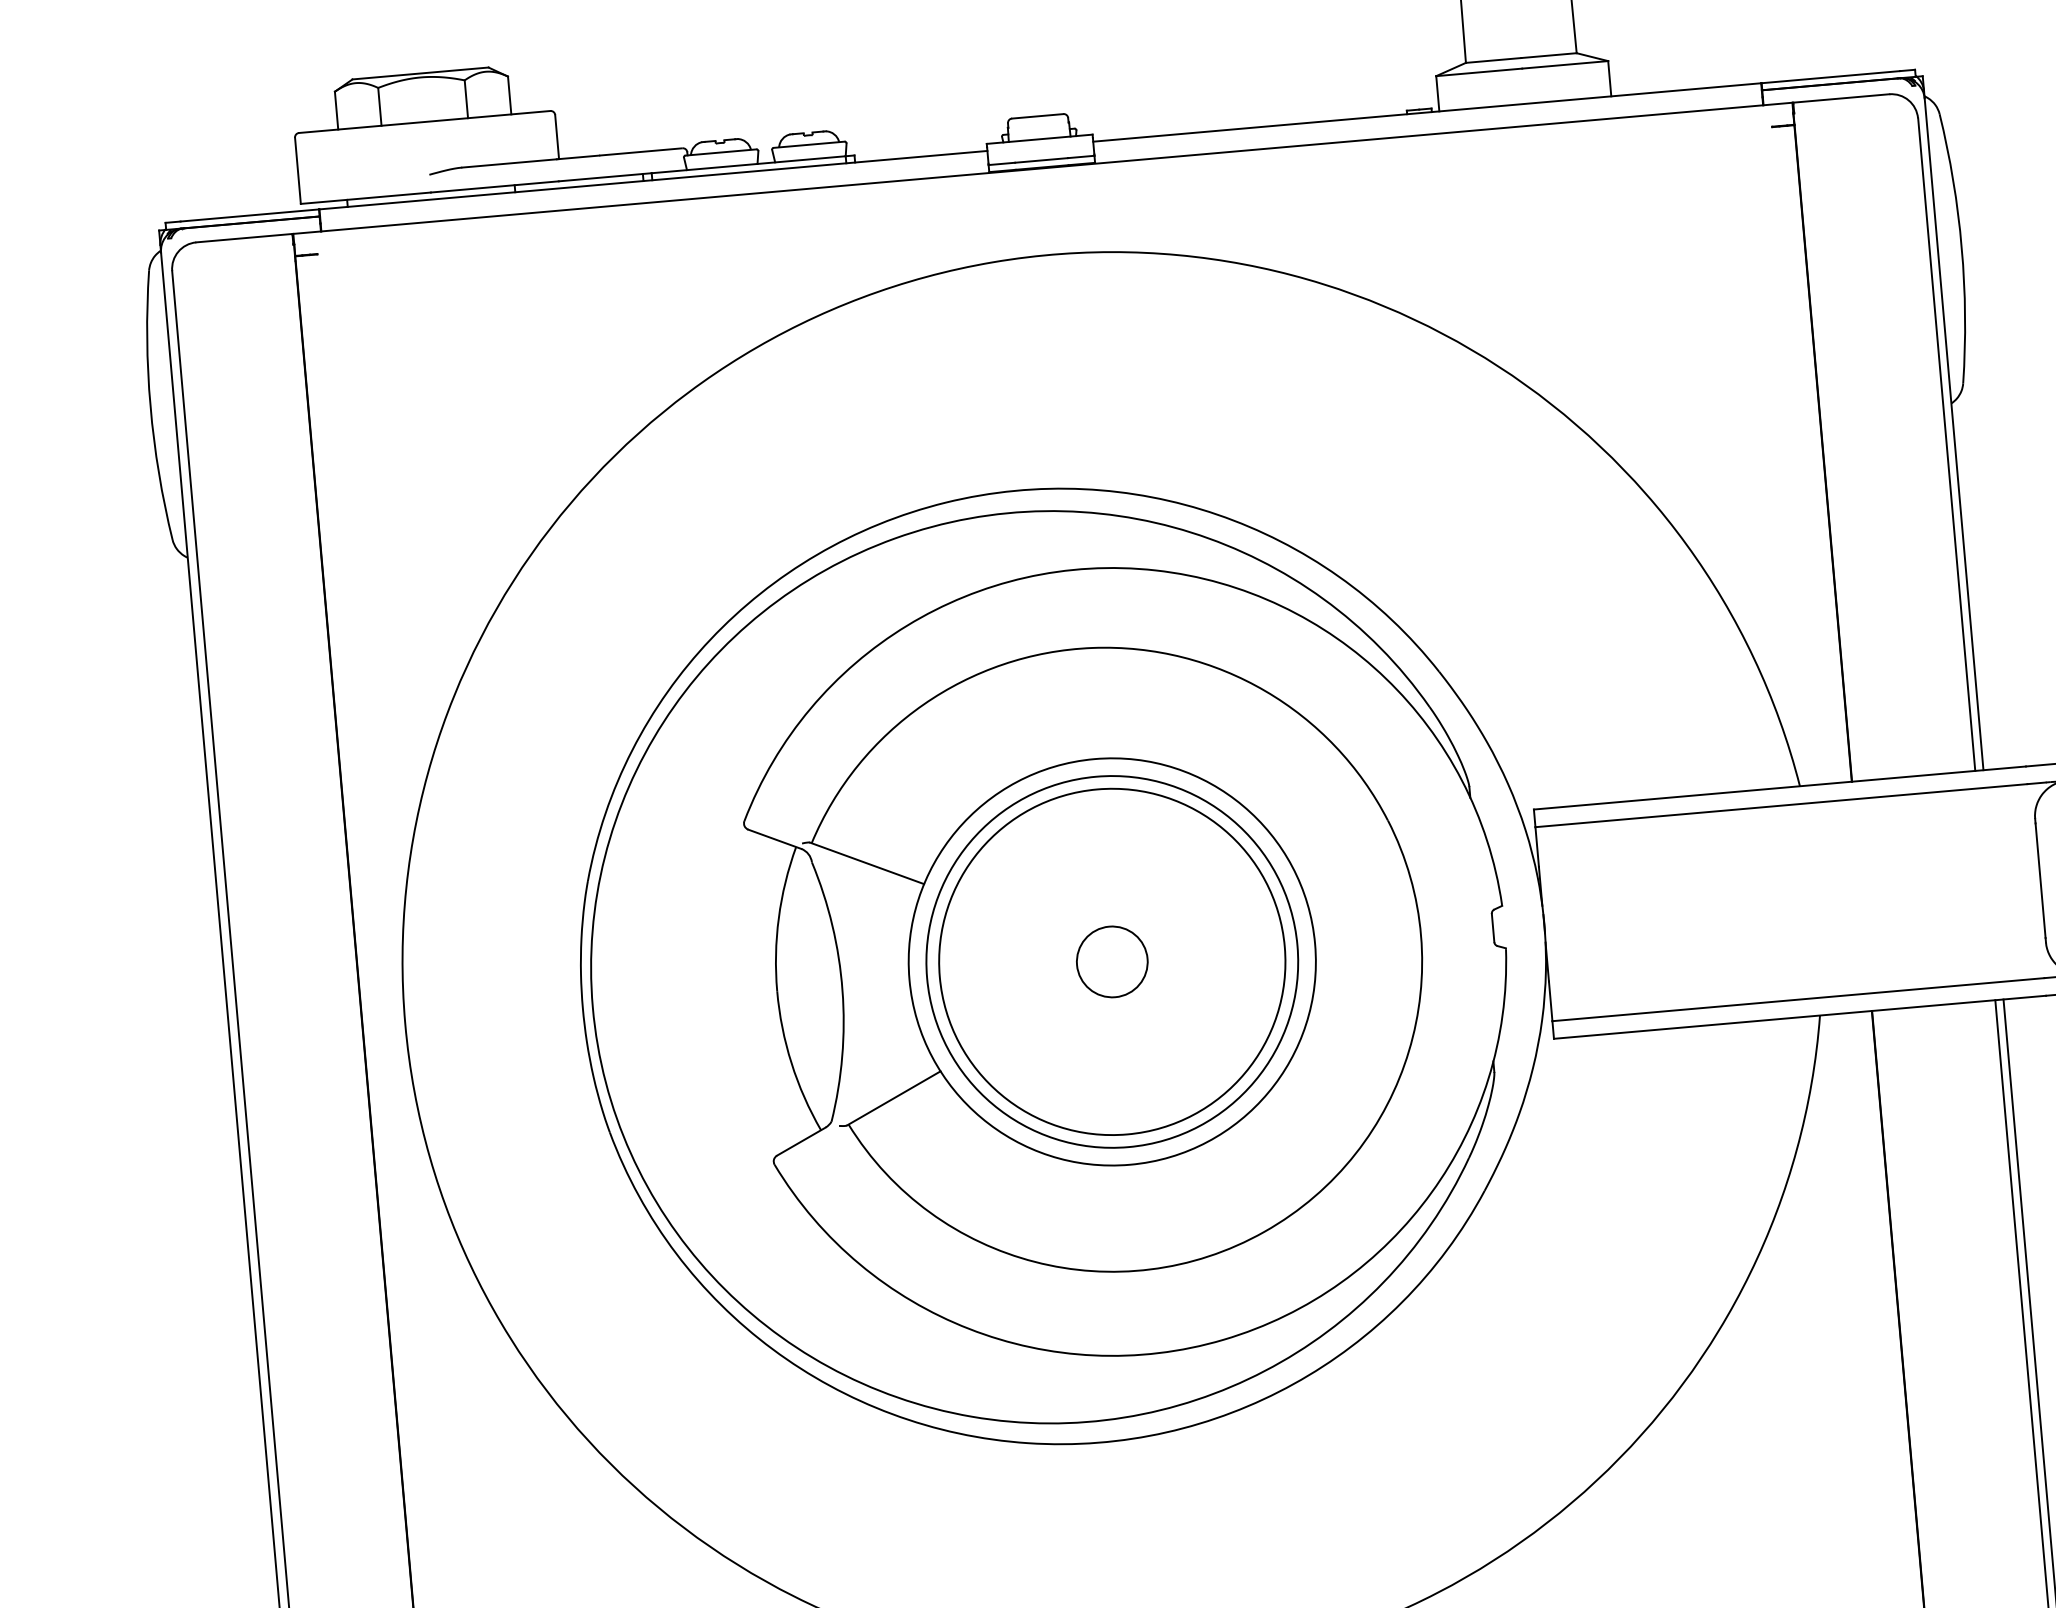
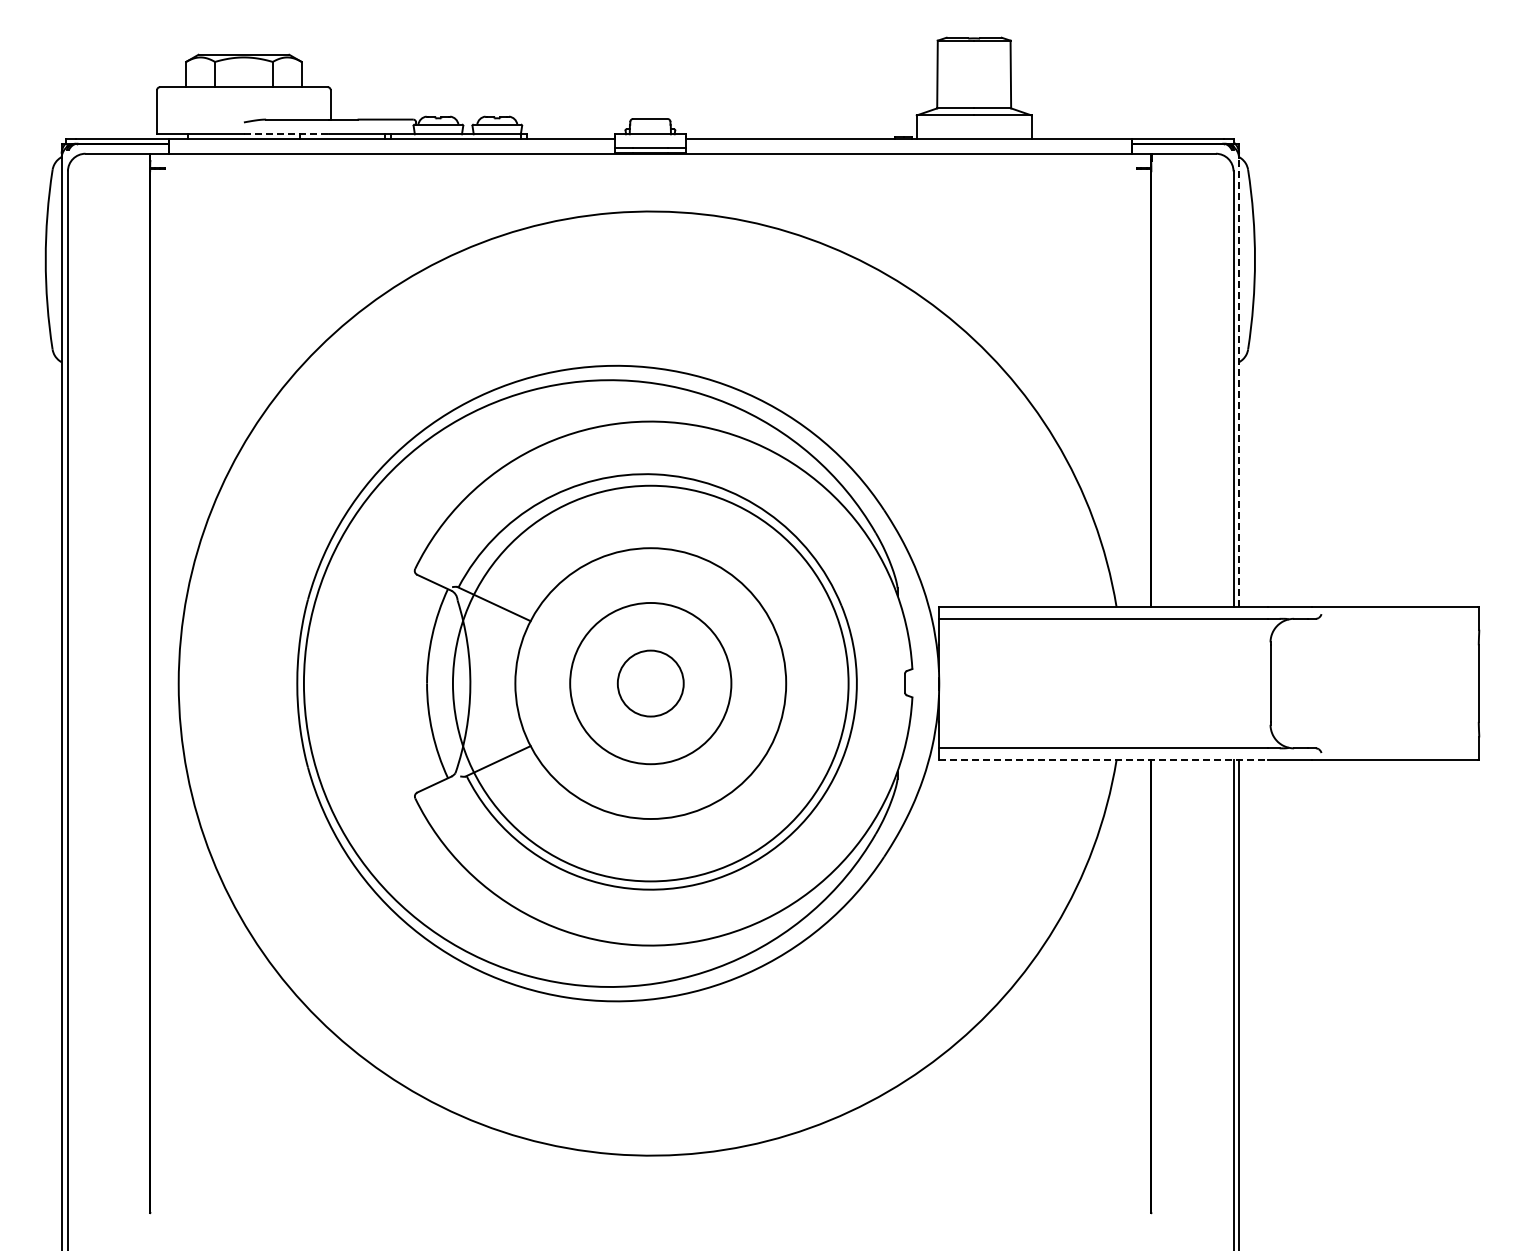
line: (494, 187) -> (286, 134), solid -> dashed
line: (1954, 433) -> (1239, 382), solid -> dashed
circle: (1111, 961) -> (650, 683), size x0.7
circle: (1111, 961) -> (650, 683), size x1.4
circle: (1111, 961) -> (650, 683), size x1.6
line: (1800, 1017) -> (1103, 760), solid -> dashed

